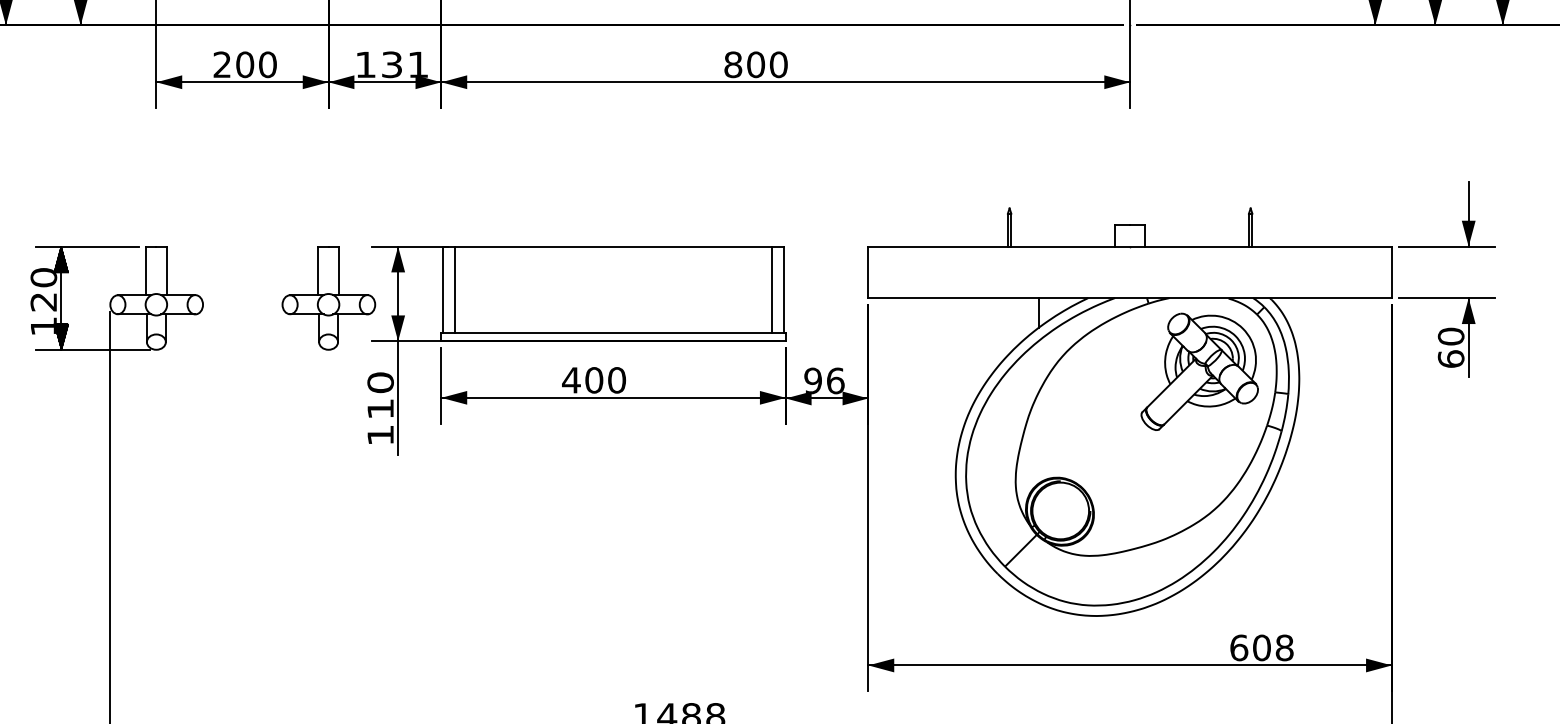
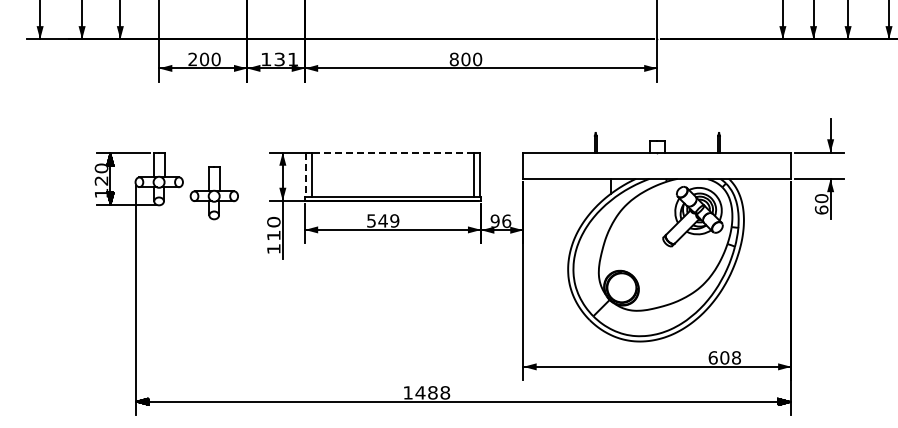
line: (612, 246) -> (392, 152), solid -> dashed
line: (442, 291) -> (305, 175), solid -> dashed
part: (327, 299) -> (213, 193), moved
text: (592, 379) -> (382, 220), 400 -> 549

